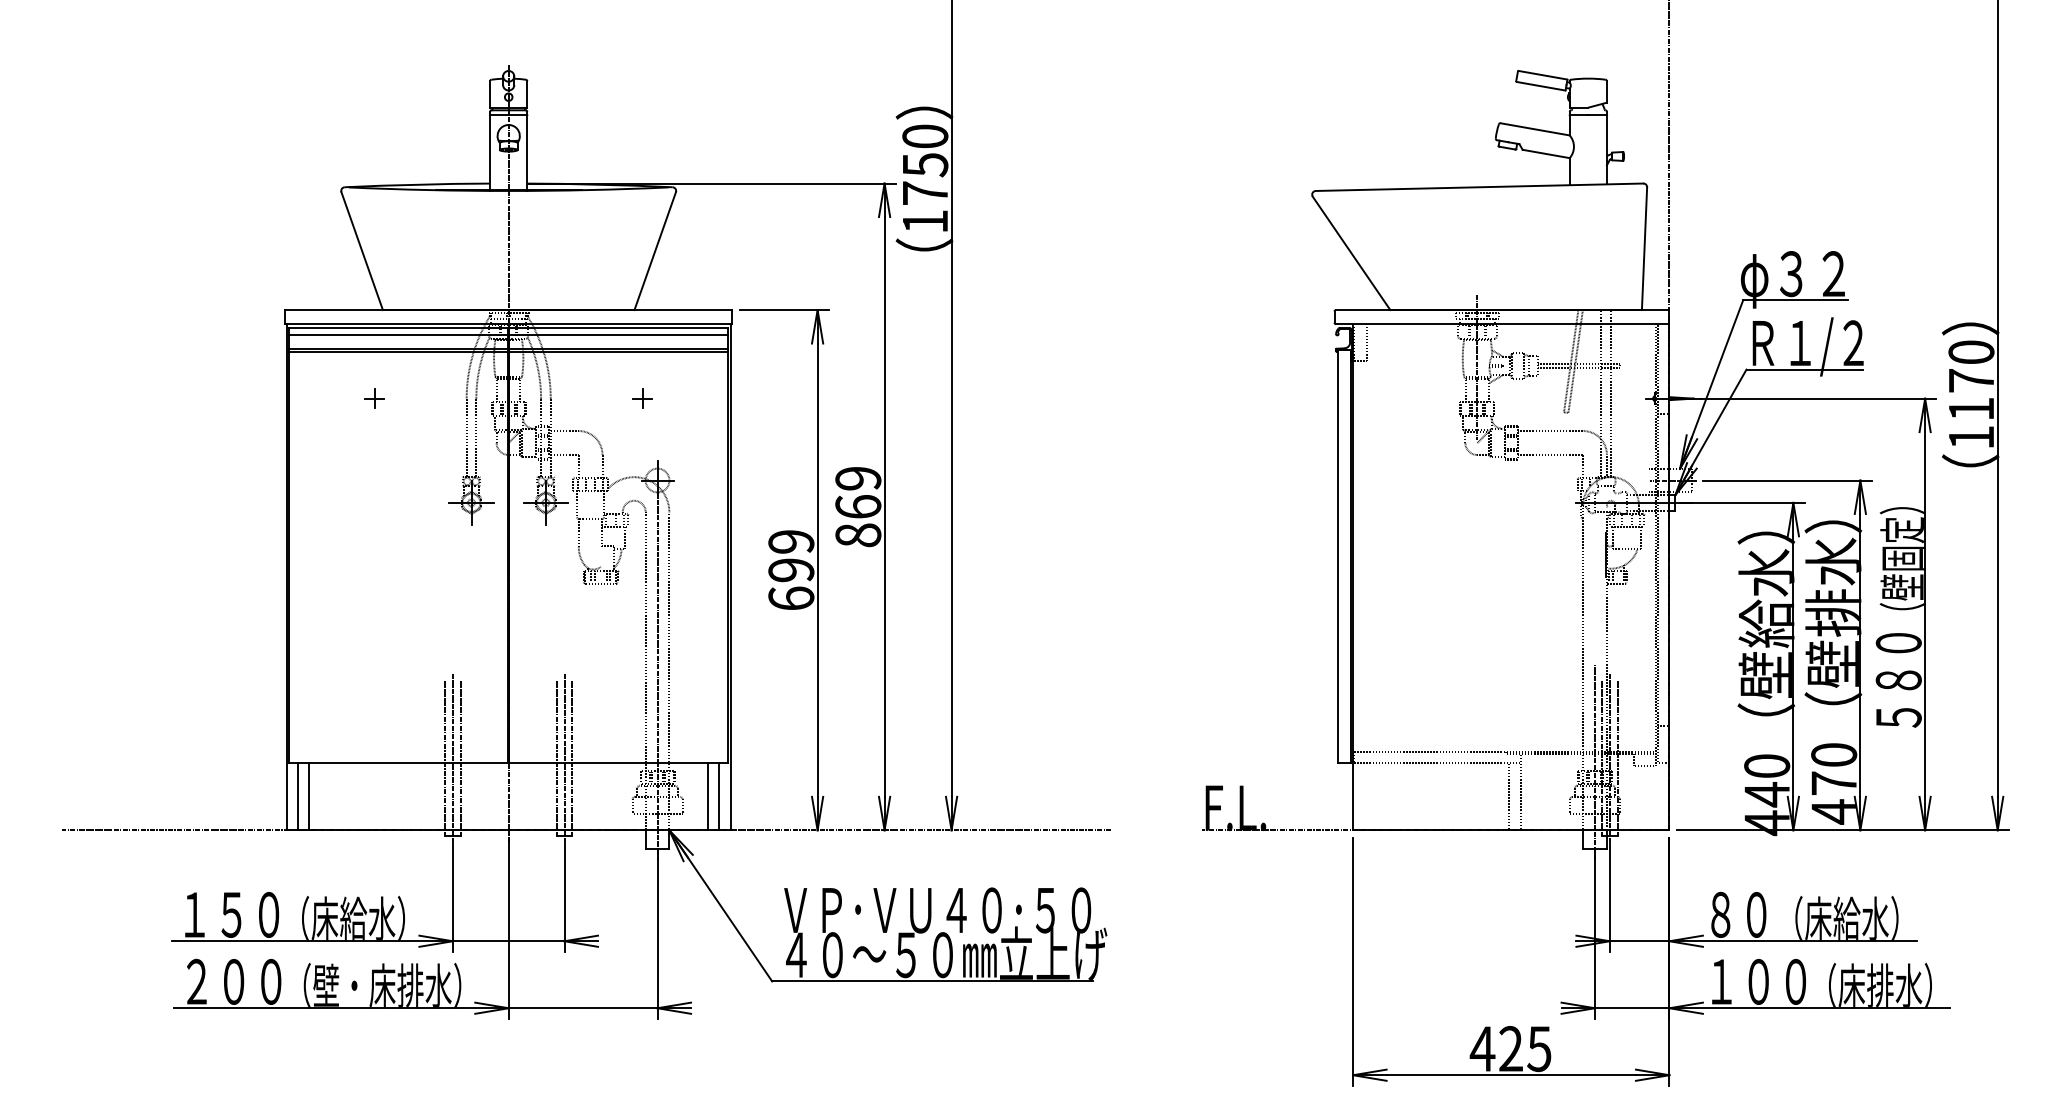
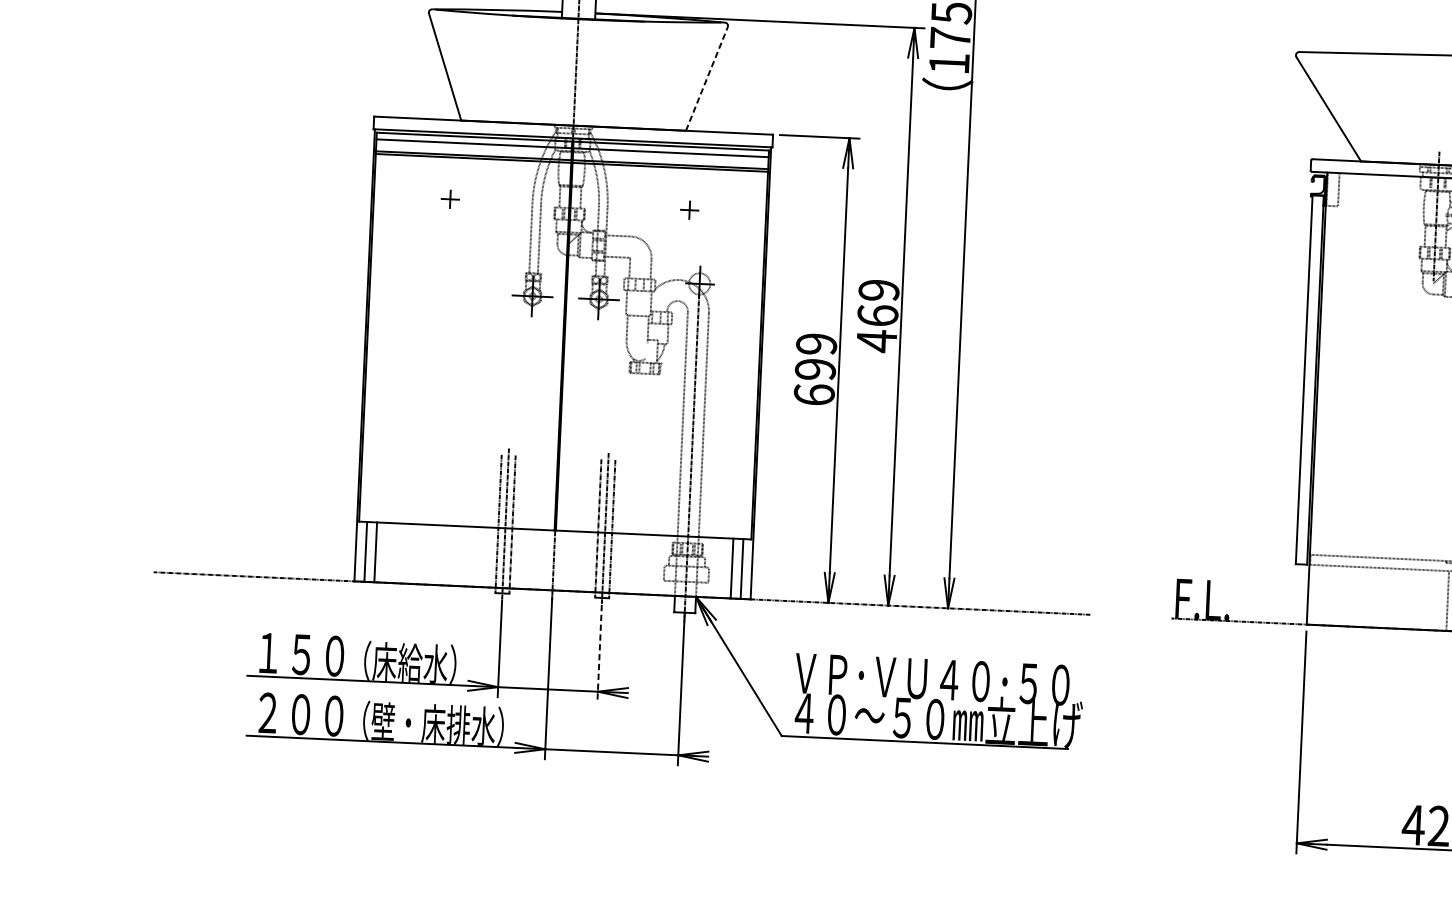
line: (655, 250) -> (707, 78), solid -> dashed
text: (858, 535) -> (876, 341), 869 -> 469
line: (564, 898) -> (599, 653), solid -> dashed

